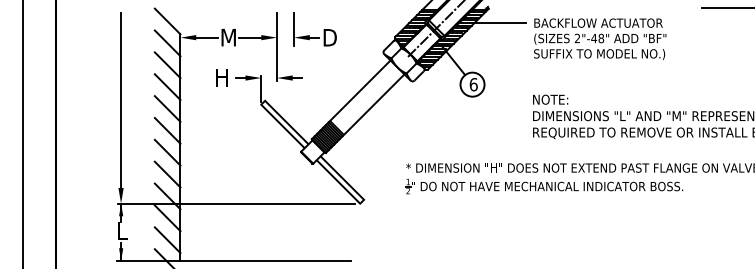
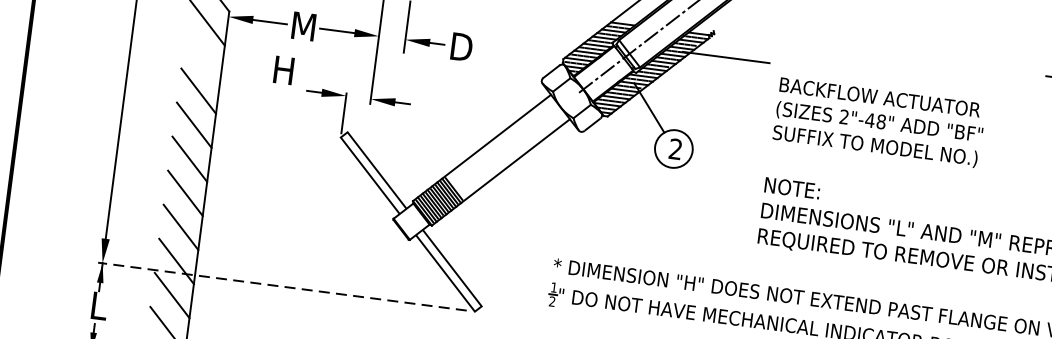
text: (600, 38) -> (880, 121), moved
line: (167, 65) -> (202, 57), removed
text: (221, 77) -> (283, 69), moved
text: (473, 84) -> (675, 148), 6 -> 2
line: (236, 203) -> (282, 286), solid -> dashed

